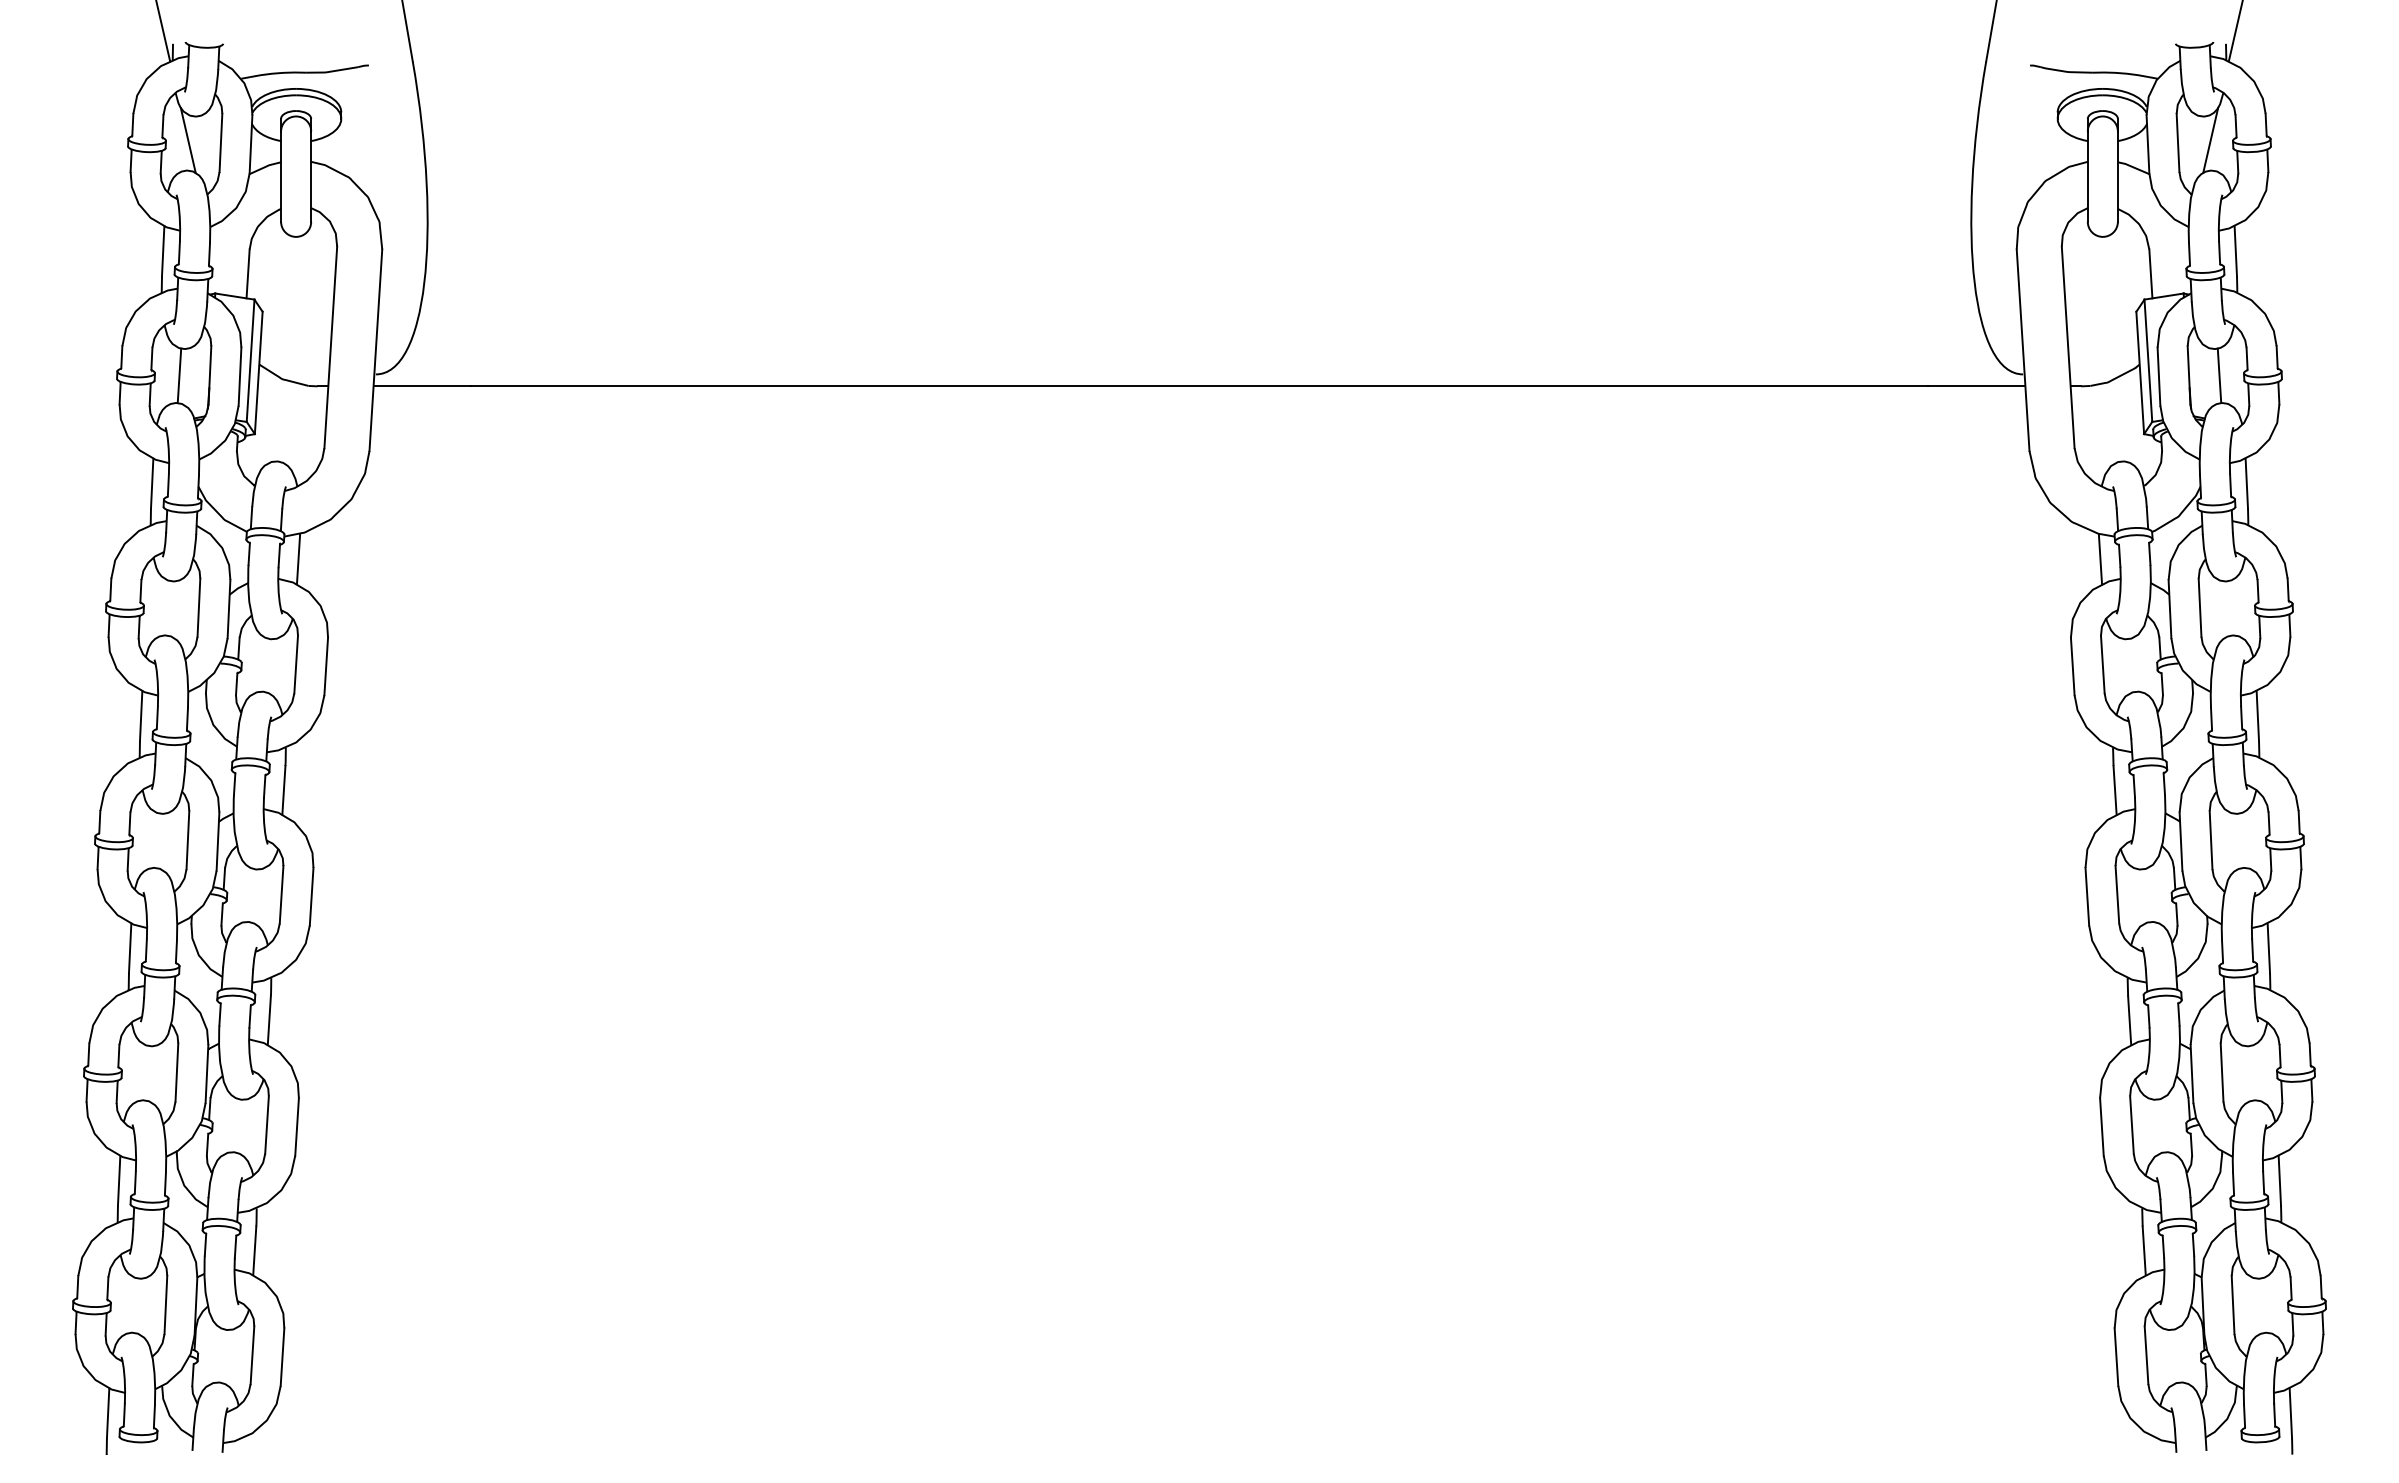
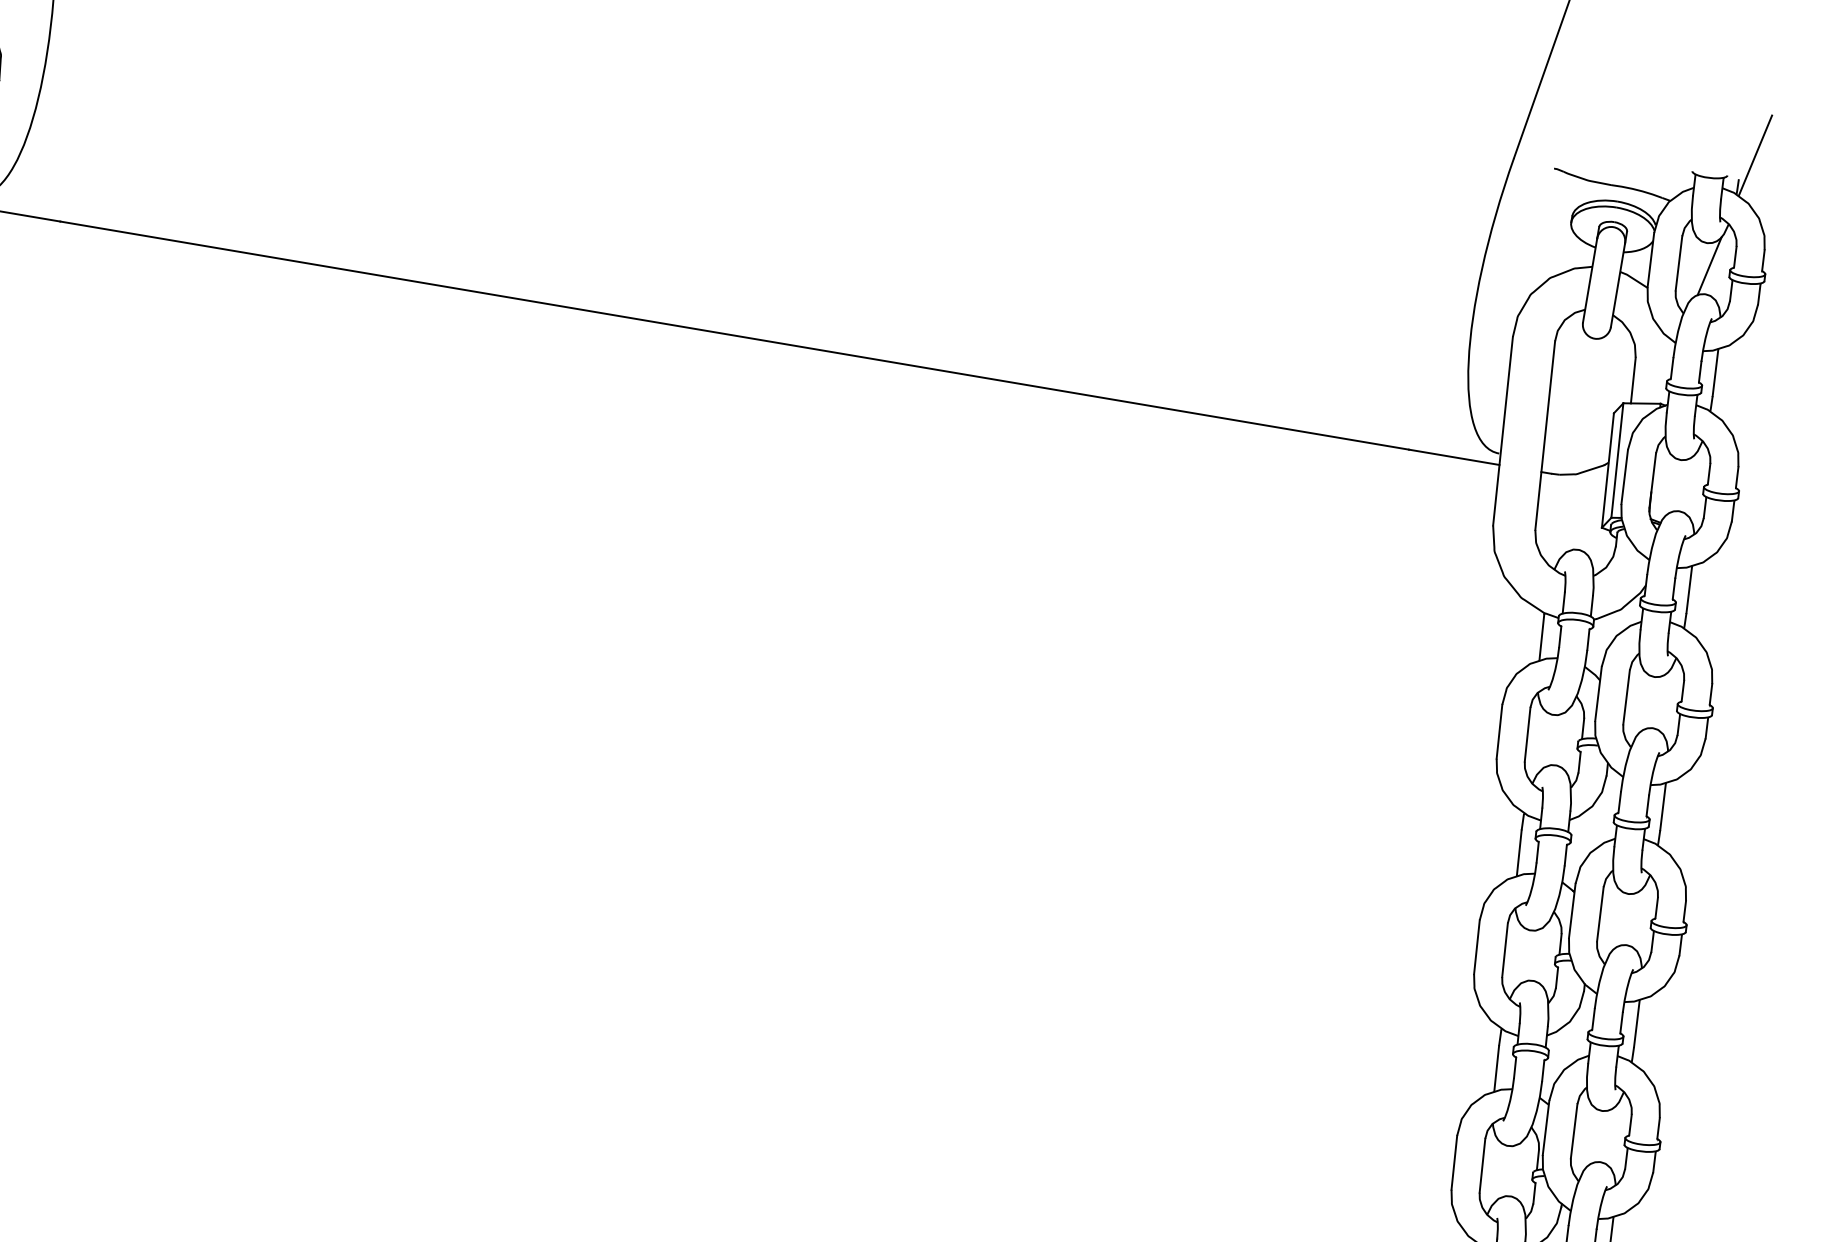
line: (2219, 375) -> (1680, 485), removed

